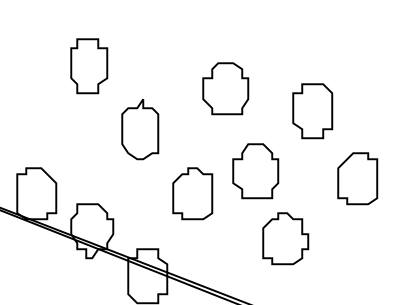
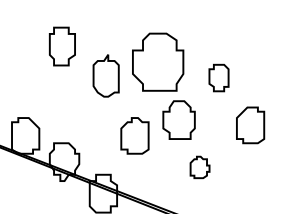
part: (224, 88) -> (157, 62), size x1.6
part: (311, 110) -> (218, 77), size x0.7
part: (139, 128) -> (105, 75), moved
part: (284, 238) -> (199, 167), size x0.6

